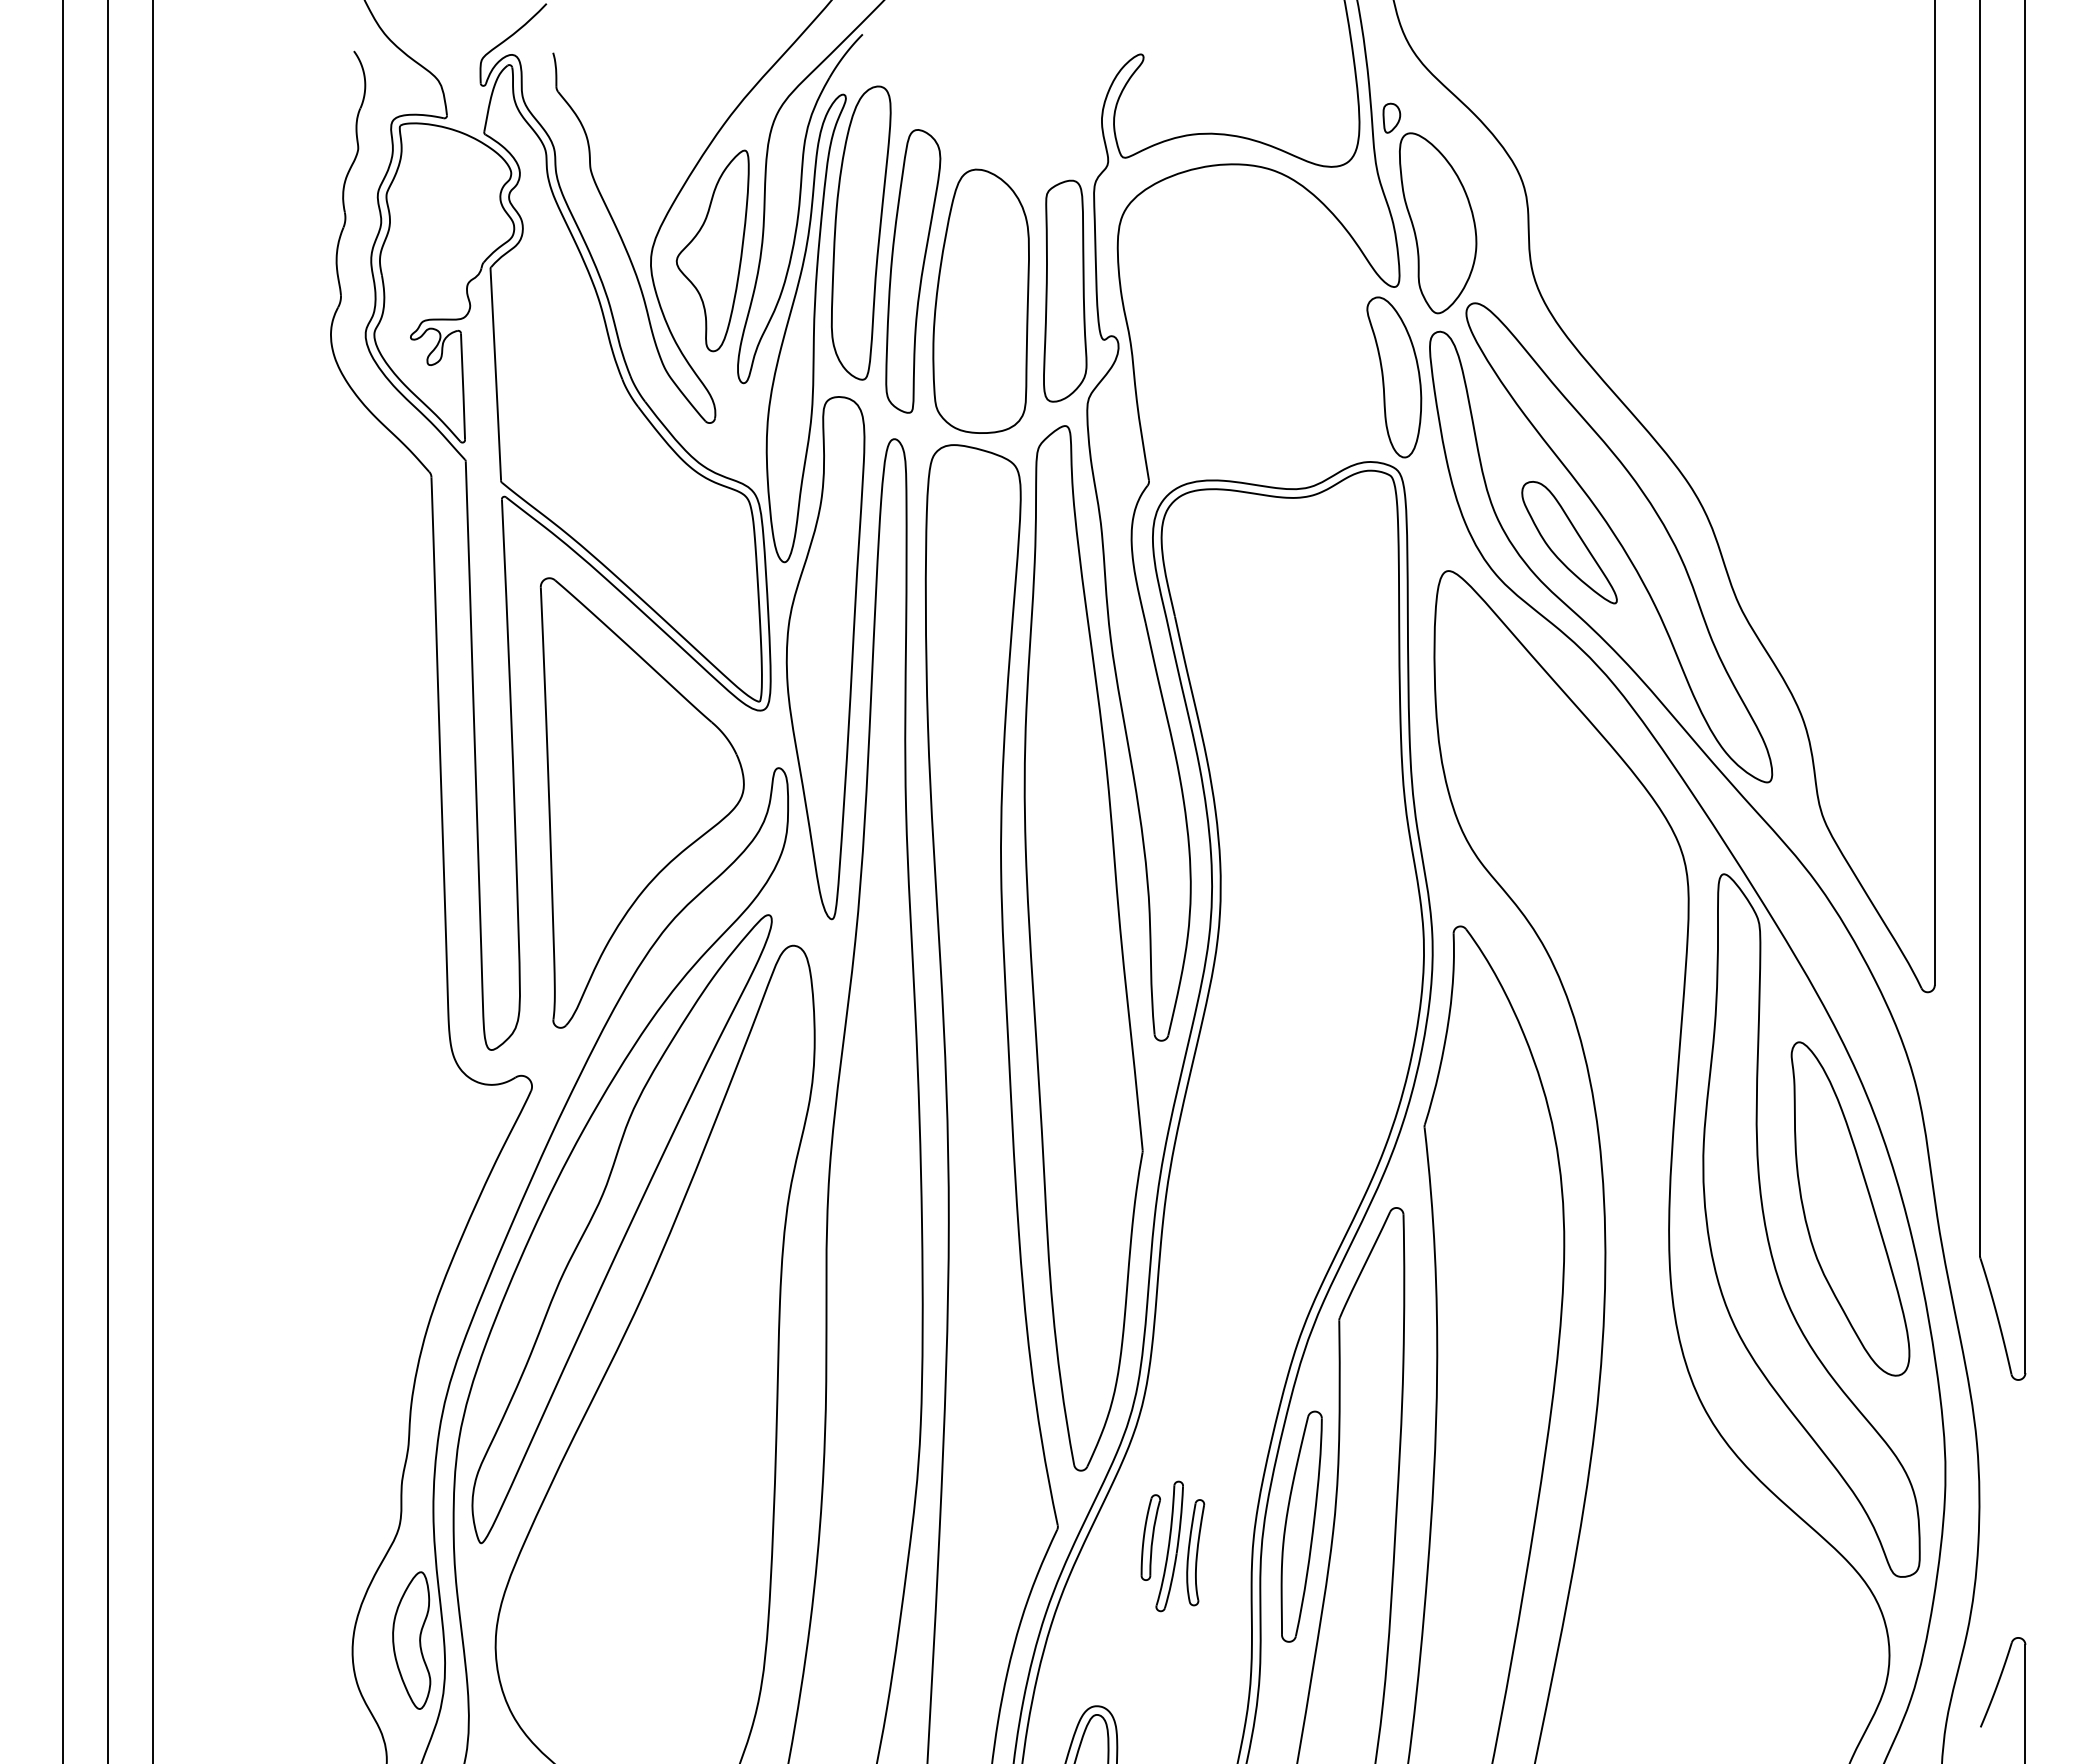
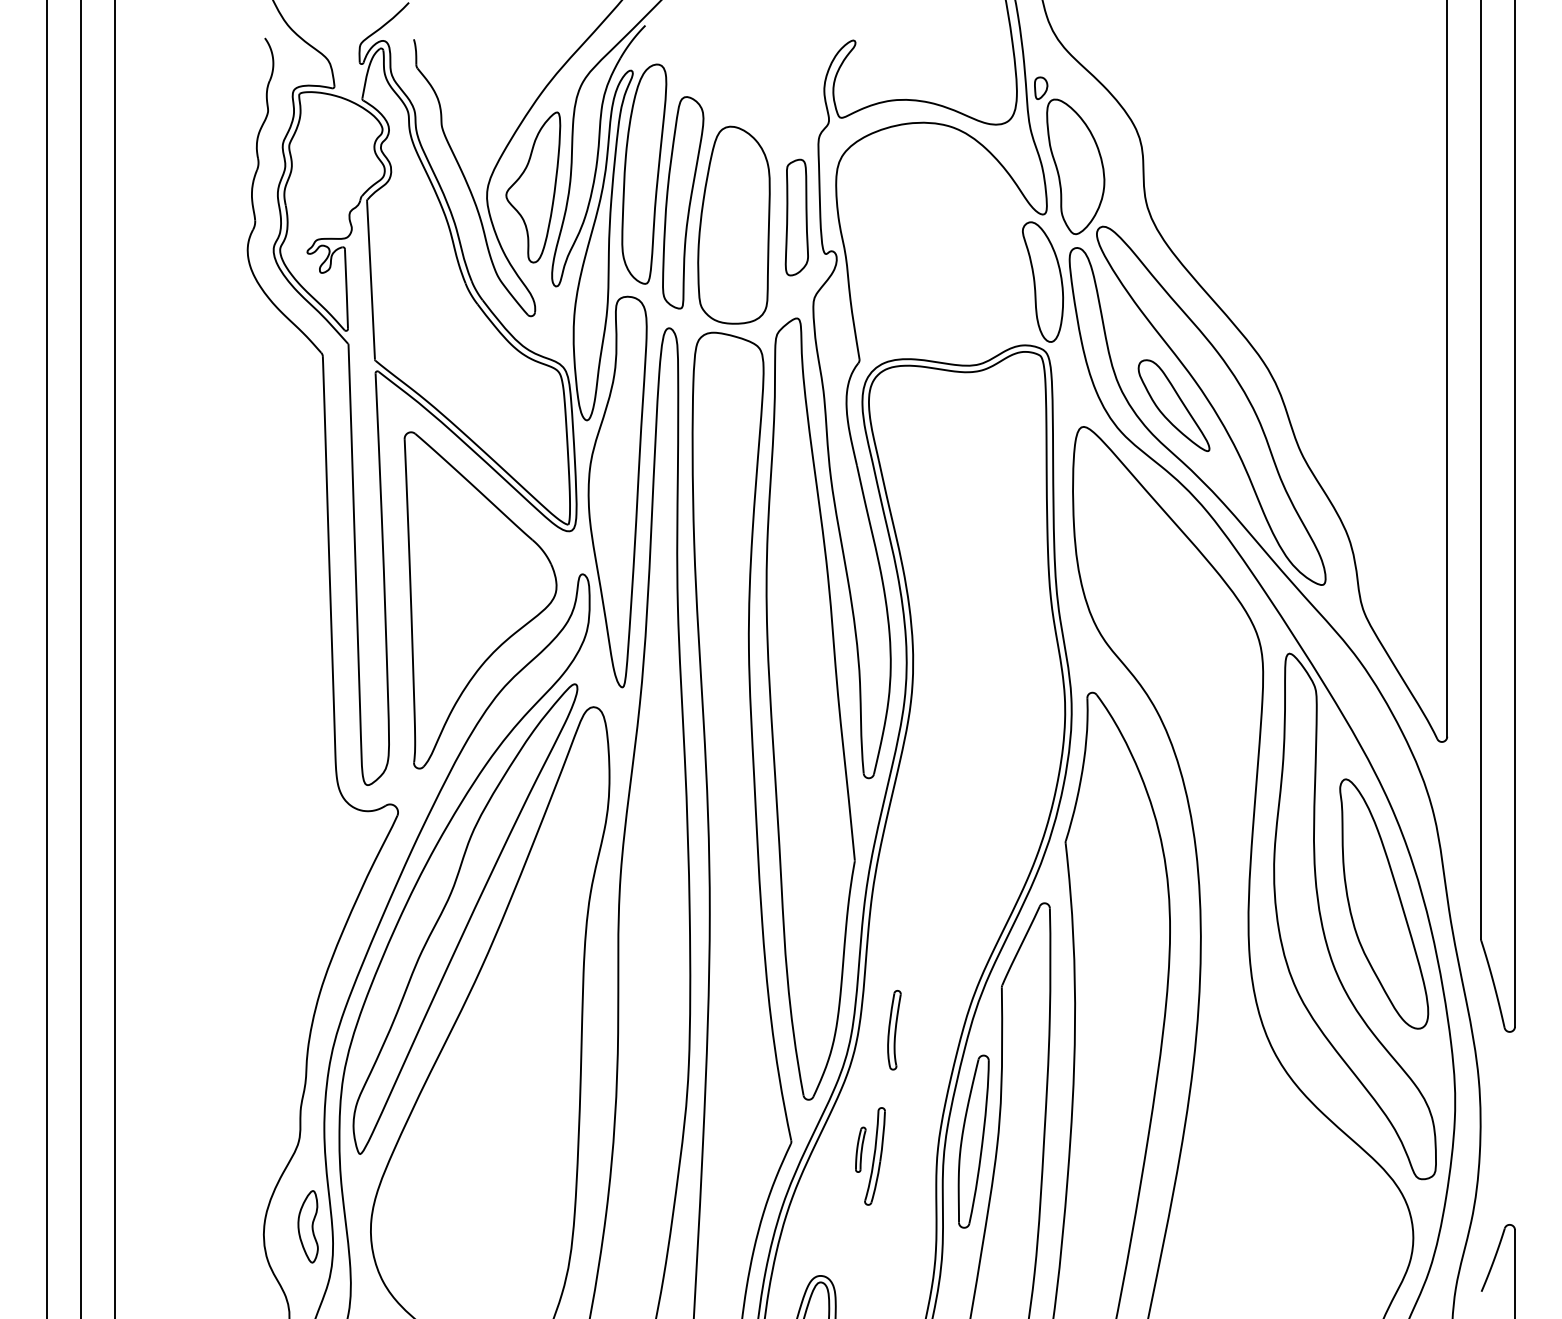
part: (1065, 290) -> (797, 217), size x0.7
part: (1150, 1537) -> (860, 1149), size x0.7
part: (1195, 1552) -> (894, 1030), moved
part: (411, 1640) -> (307, 1226), size x0.7

